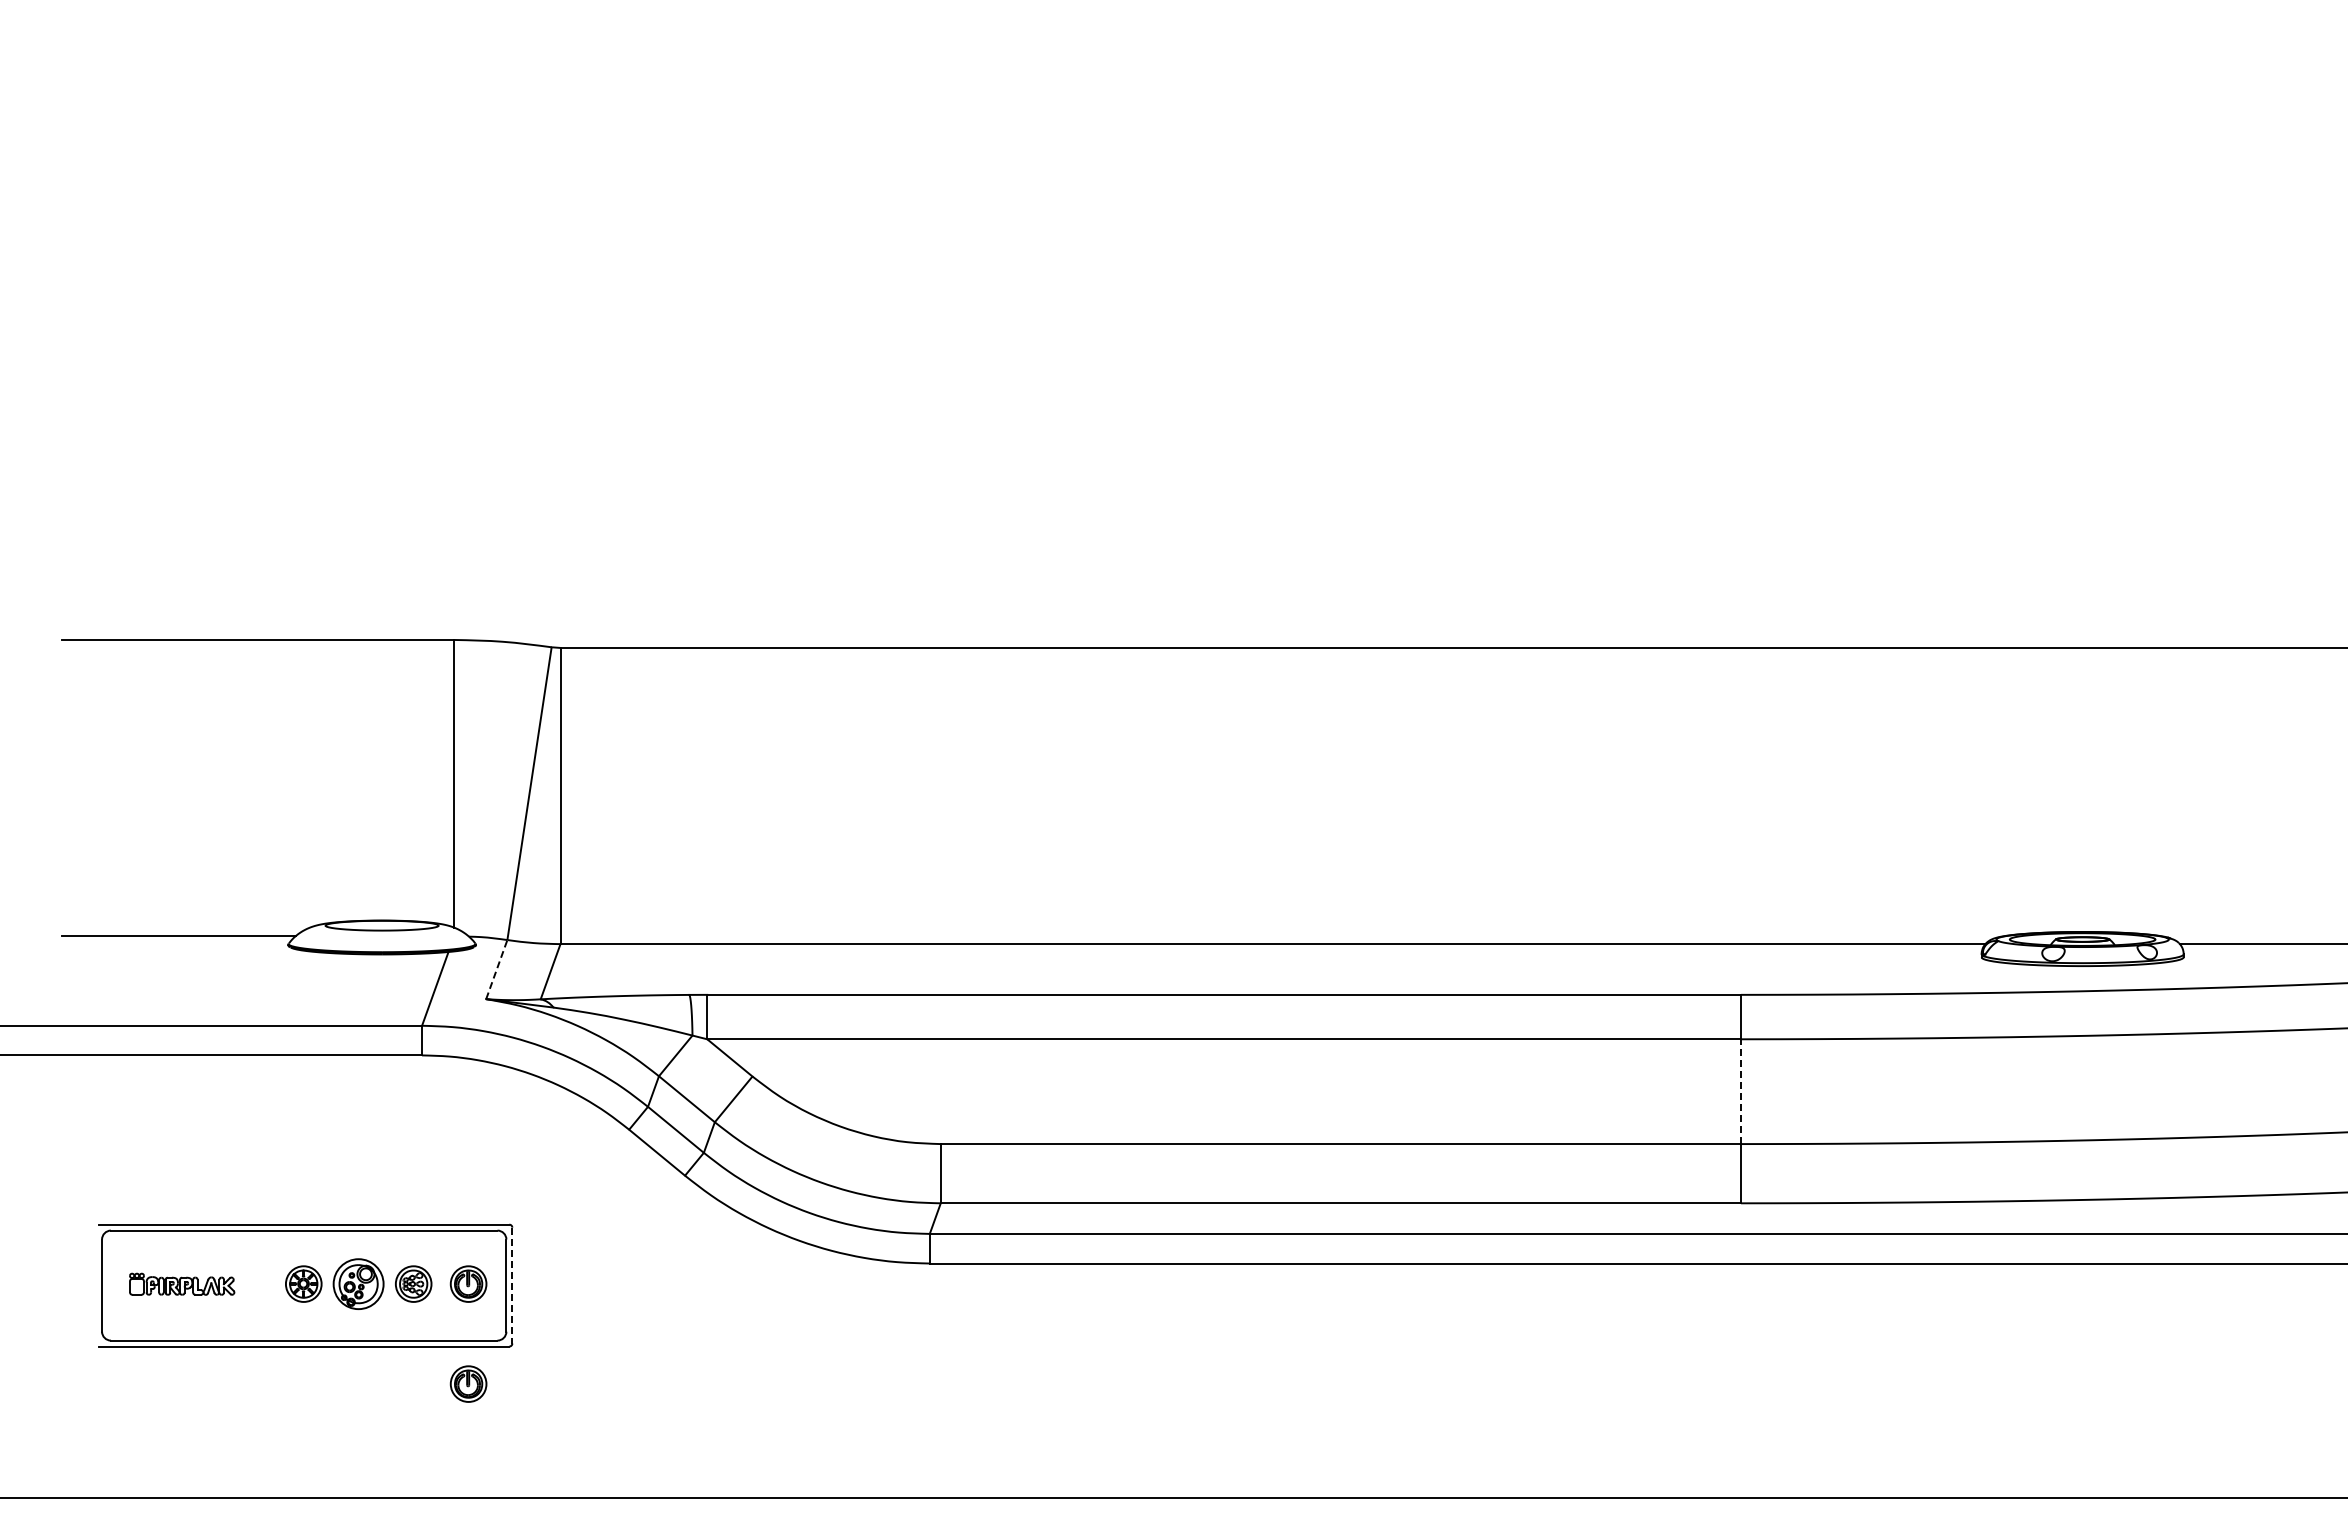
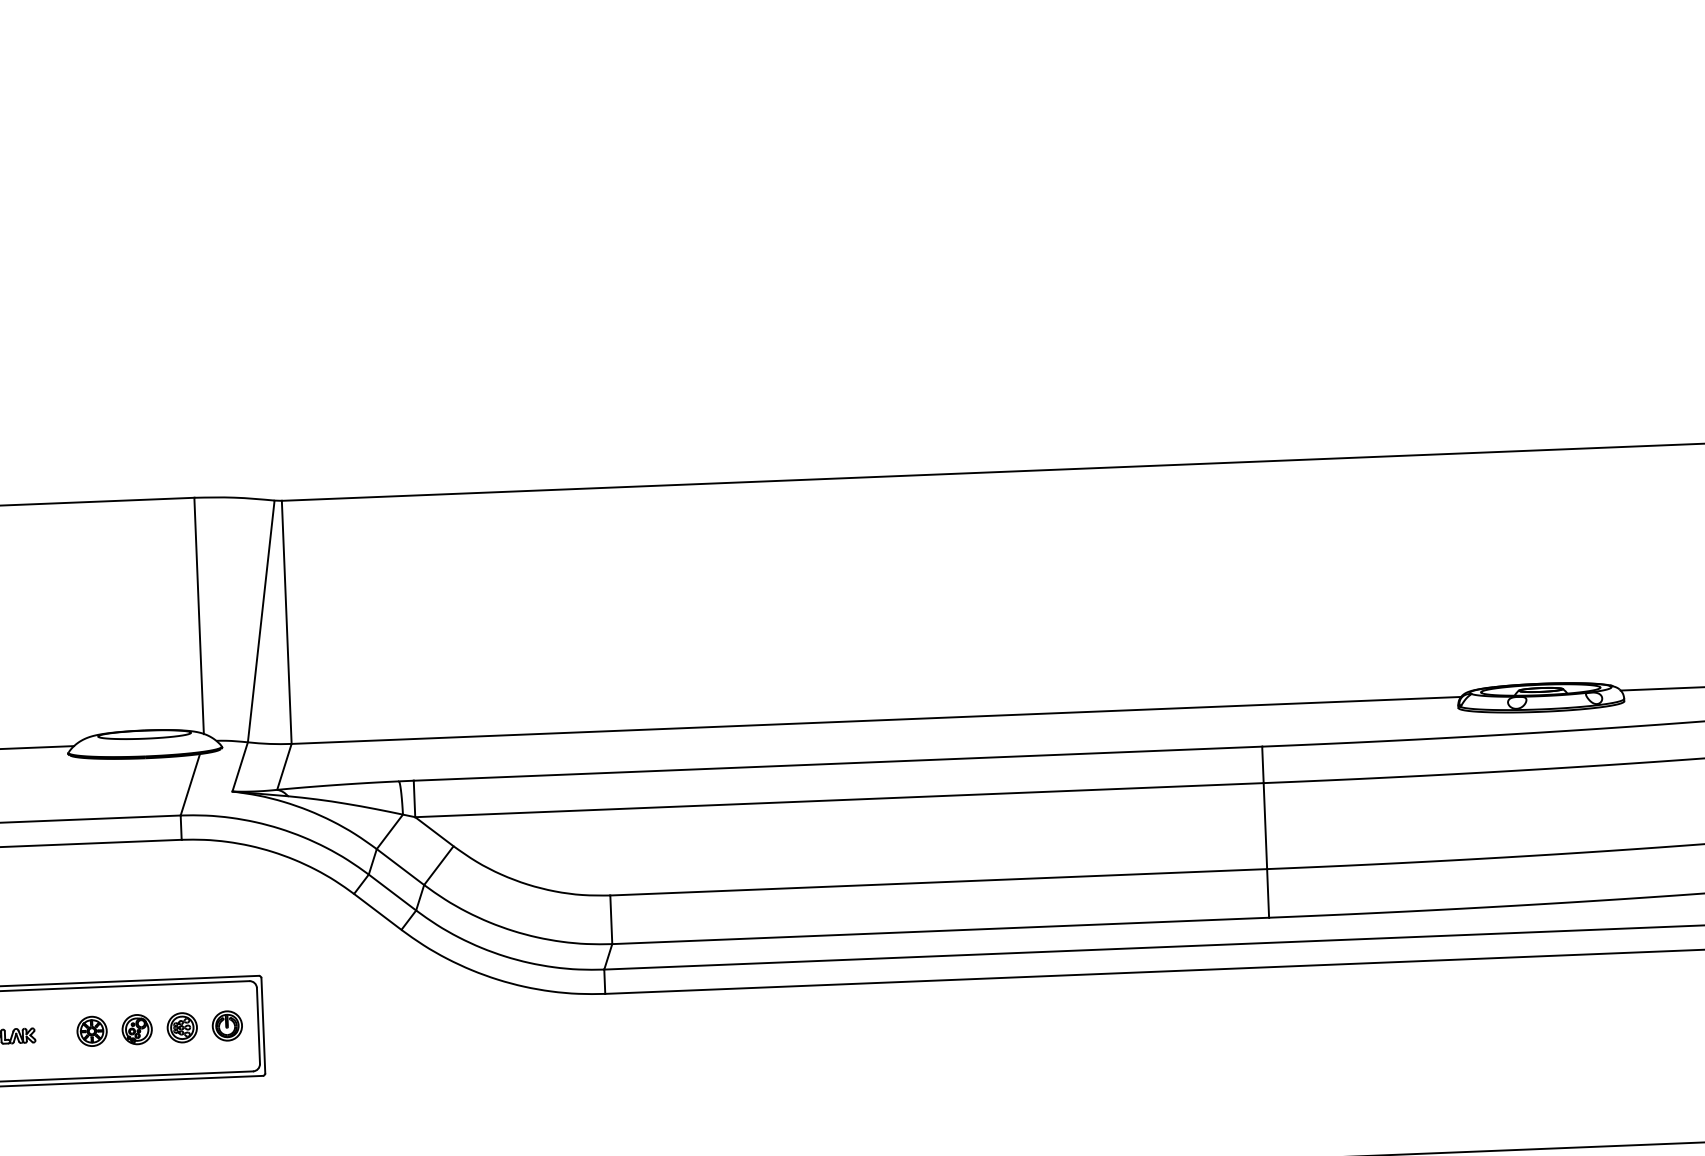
line: (496, 969) -> (239, 766), dashed -> solid
line: (1741, 1091) -> (1265, 825), dashed -> solid
part: (358, 1283) -> (137, 1029), size x0.71
line: (512, 1285) -> (263, 1025), dashed -> solid
part: (468, 1383) -> (230, 1107), removed

